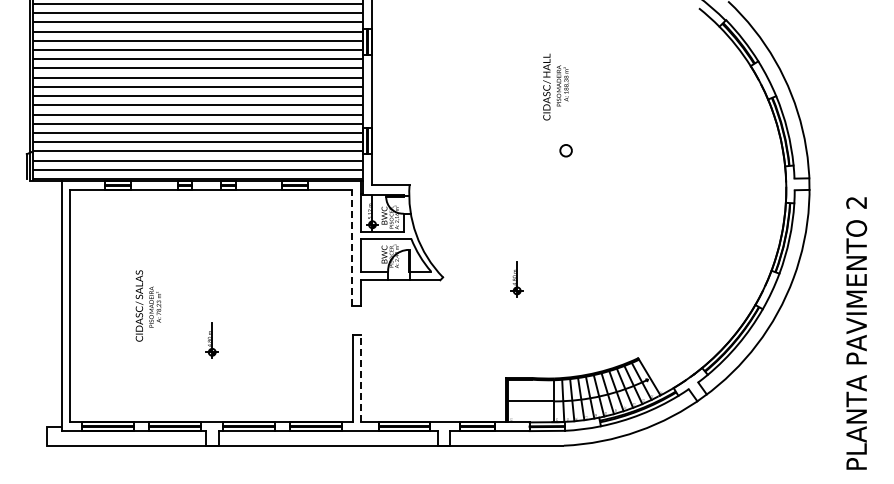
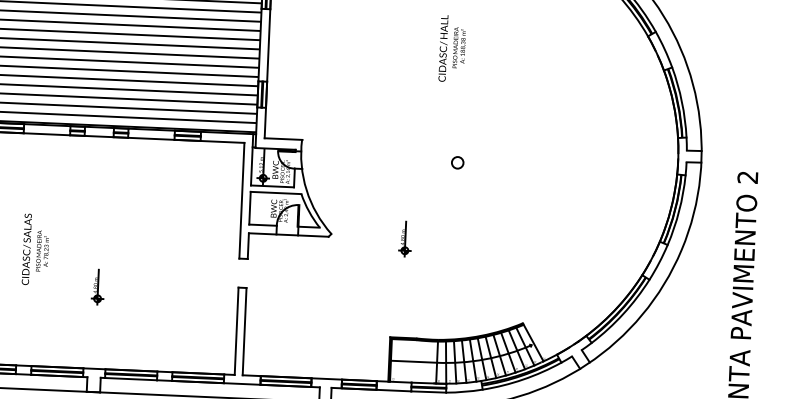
circle: (565, 150) -> (457, 162), moved
line: (352, 248) -> (242, 201), dashed -> solid
line: (360, 378) -> (244, 331), dashed -> solid

